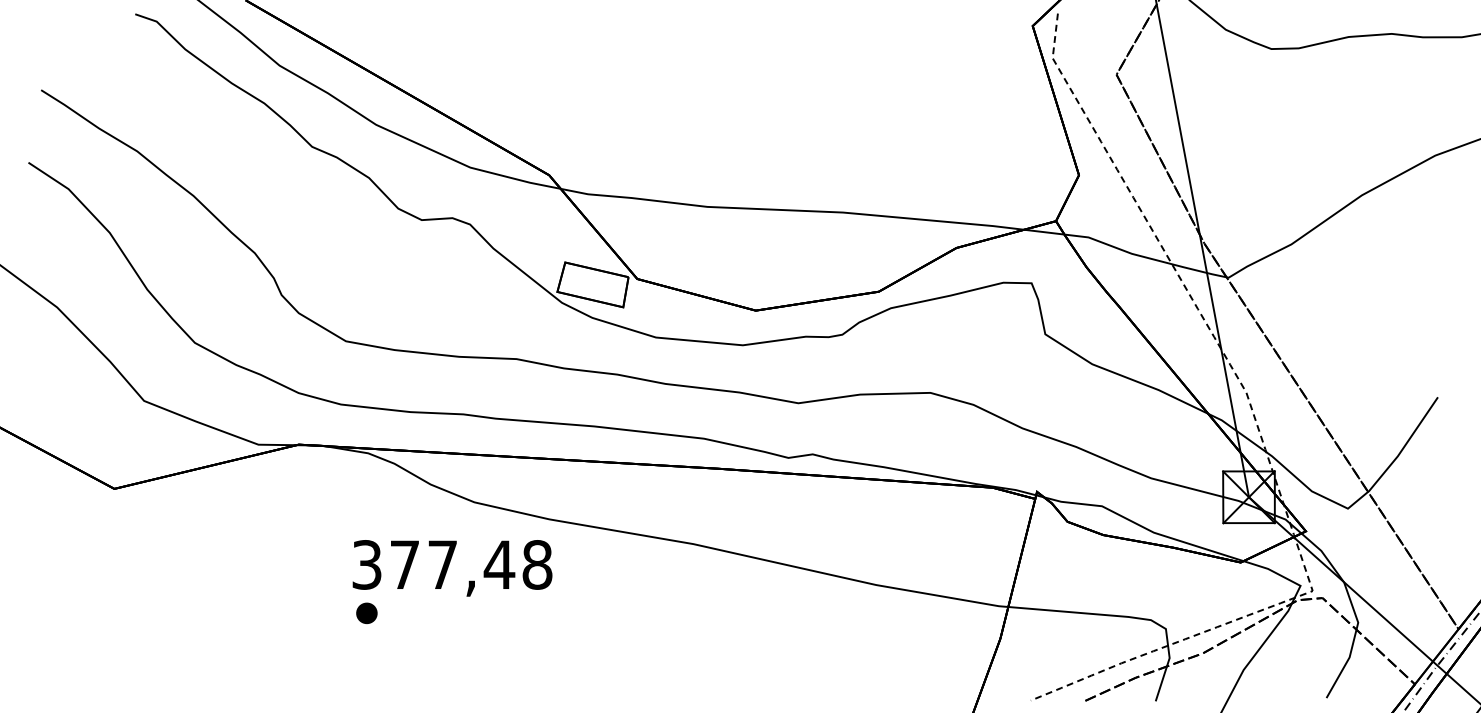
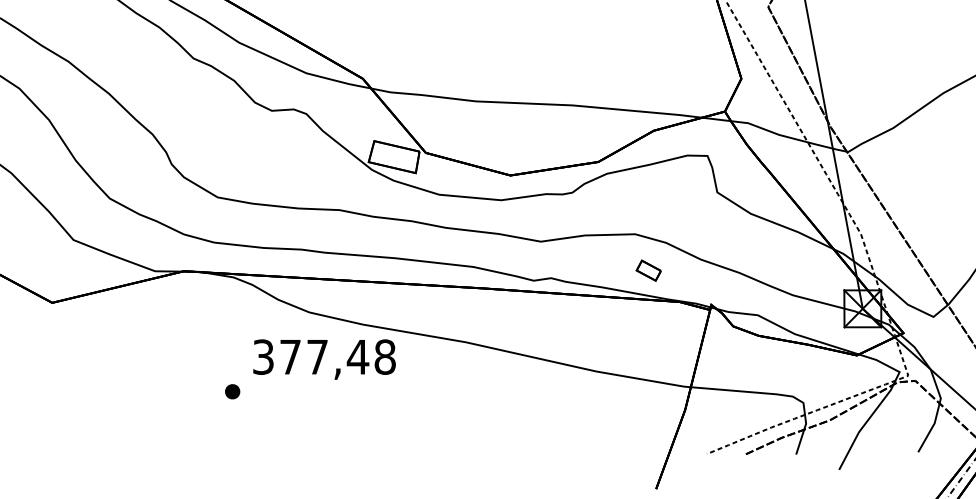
part: (949, 443) -> (648, 270), added
text: (452, 568) -> (324, 359), moved

